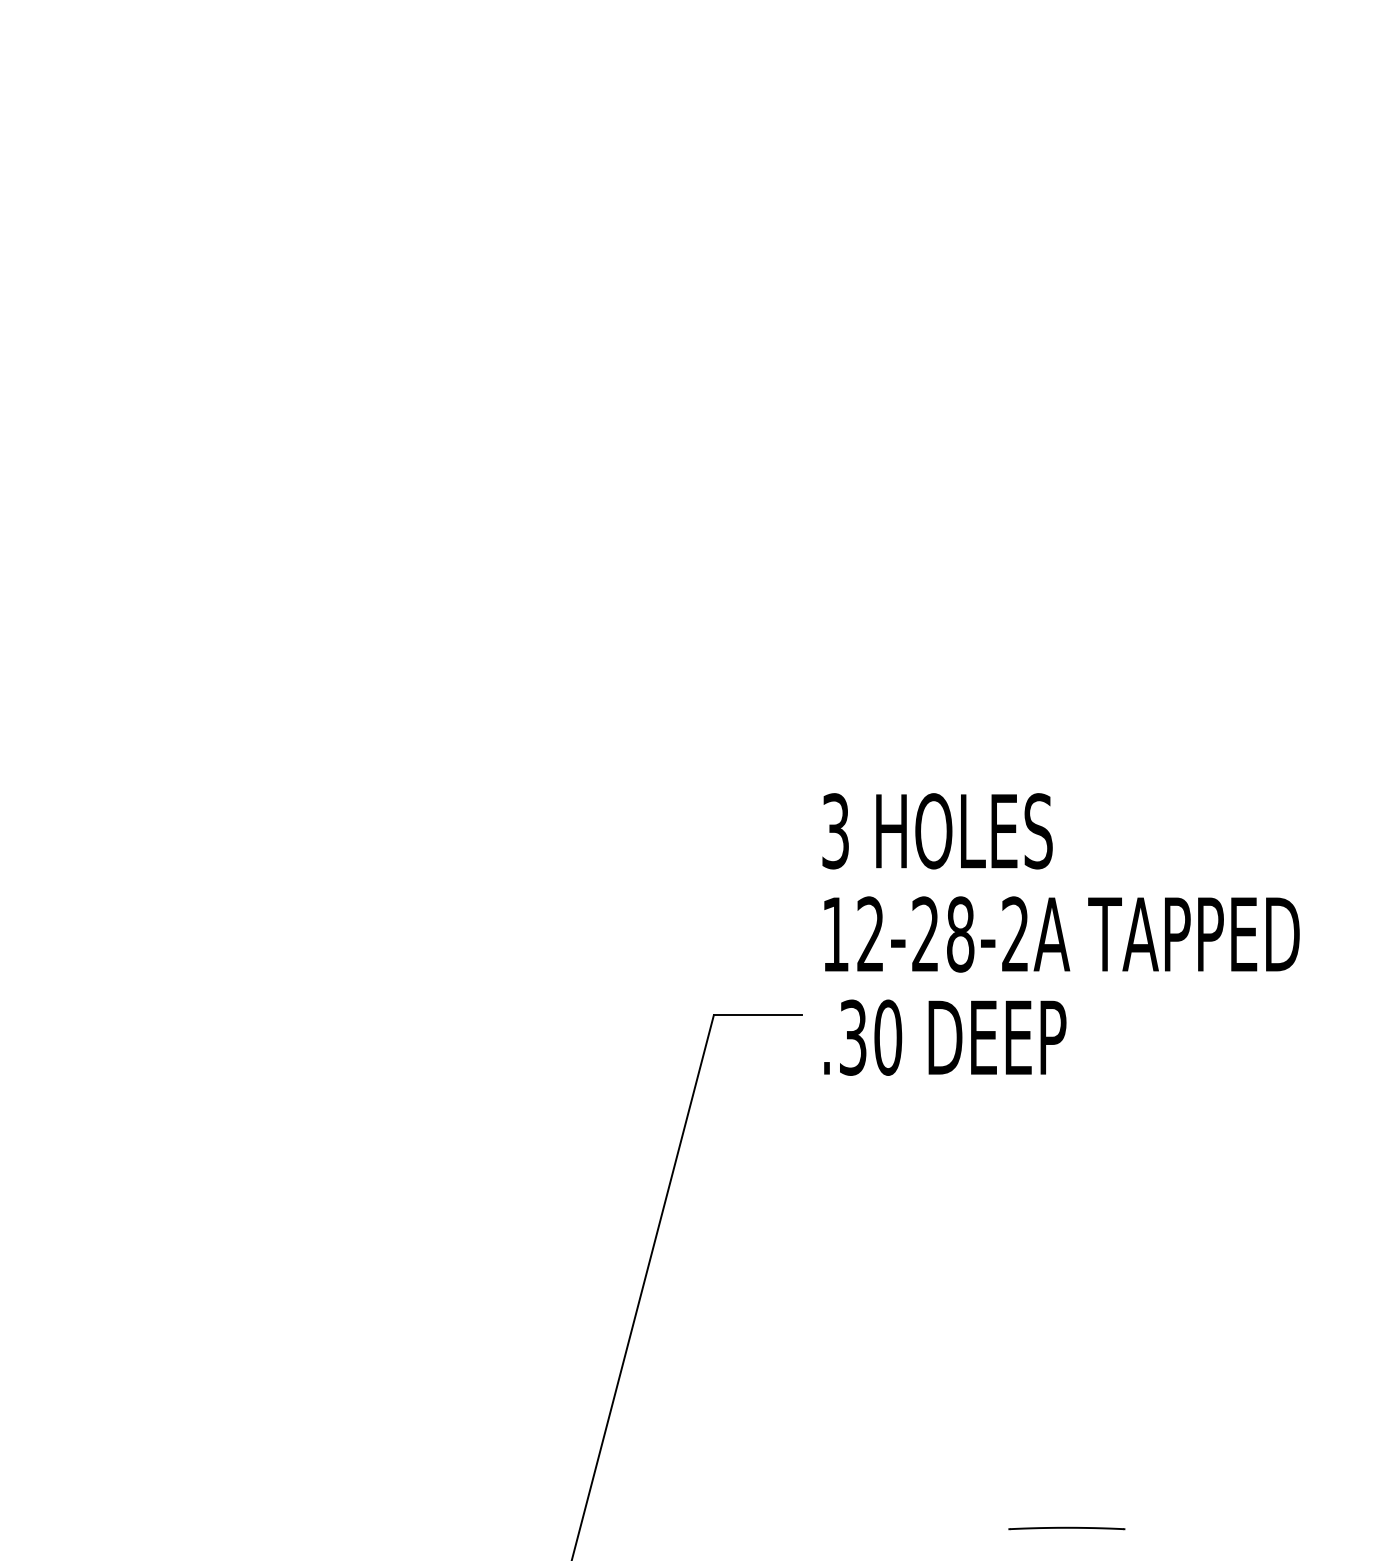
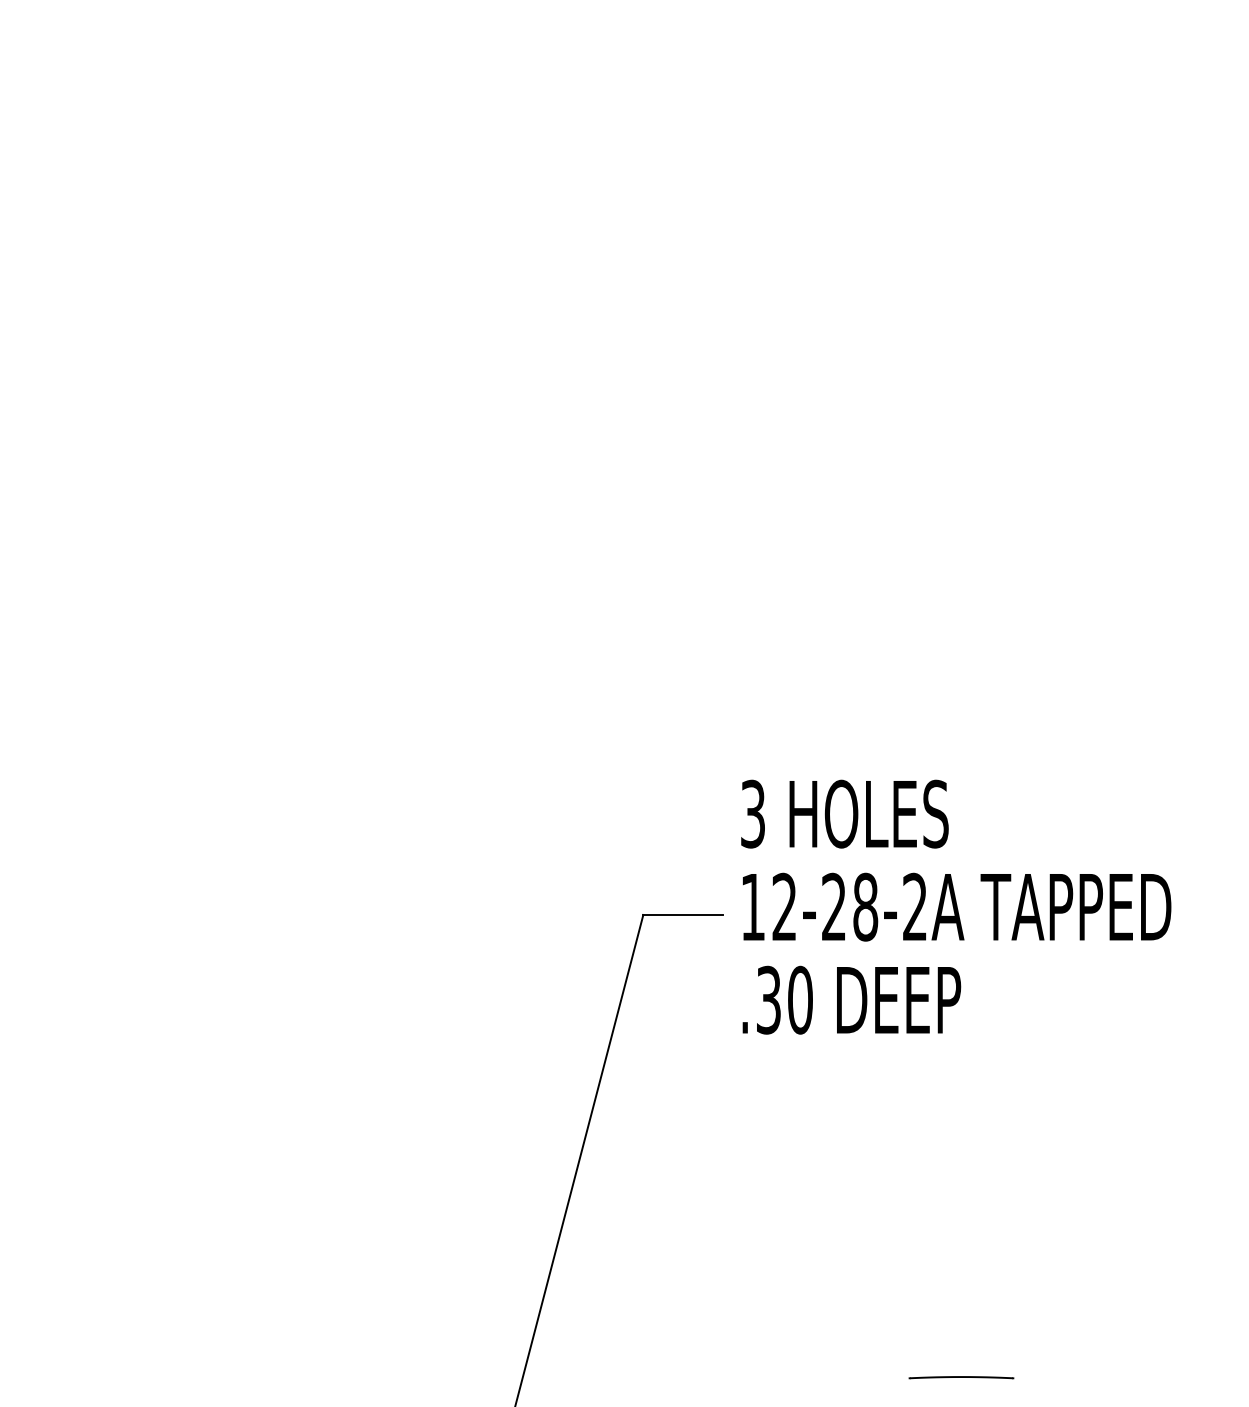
text: (1060, 934) -> (955, 907), moved

